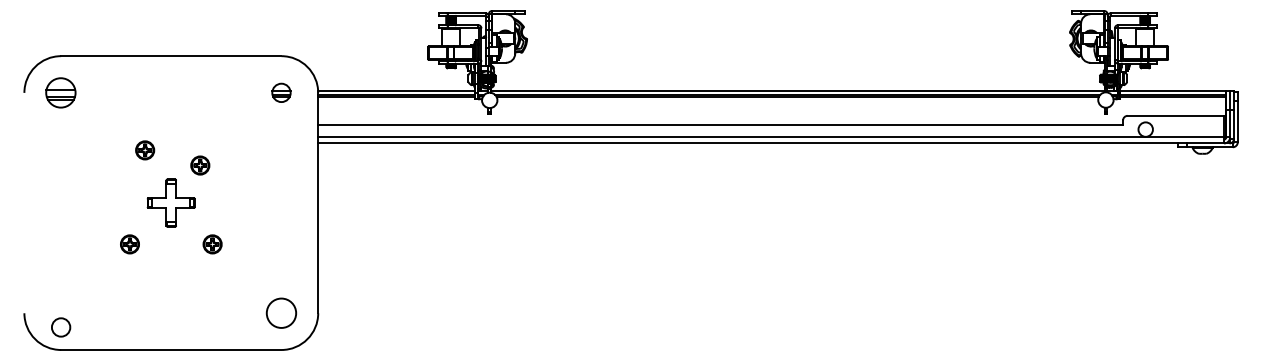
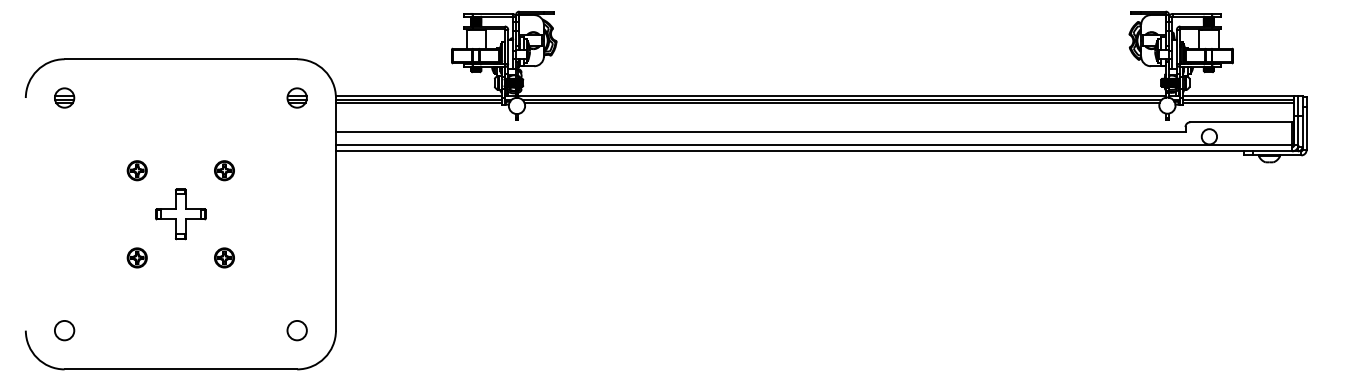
part: (61, 92) -> (64, 97), size x0.62
part: (144, 150) -> (136, 170), moved
part: (200, 165) -> (224, 170), moved
circle: (280, 313) -> (296, 330), size x0.62
circle: (61, 327) -> (64, 330), moved

